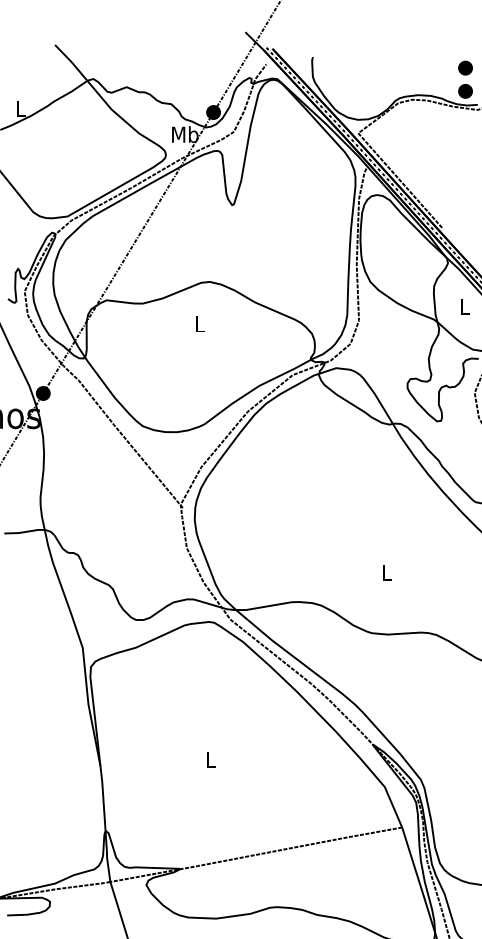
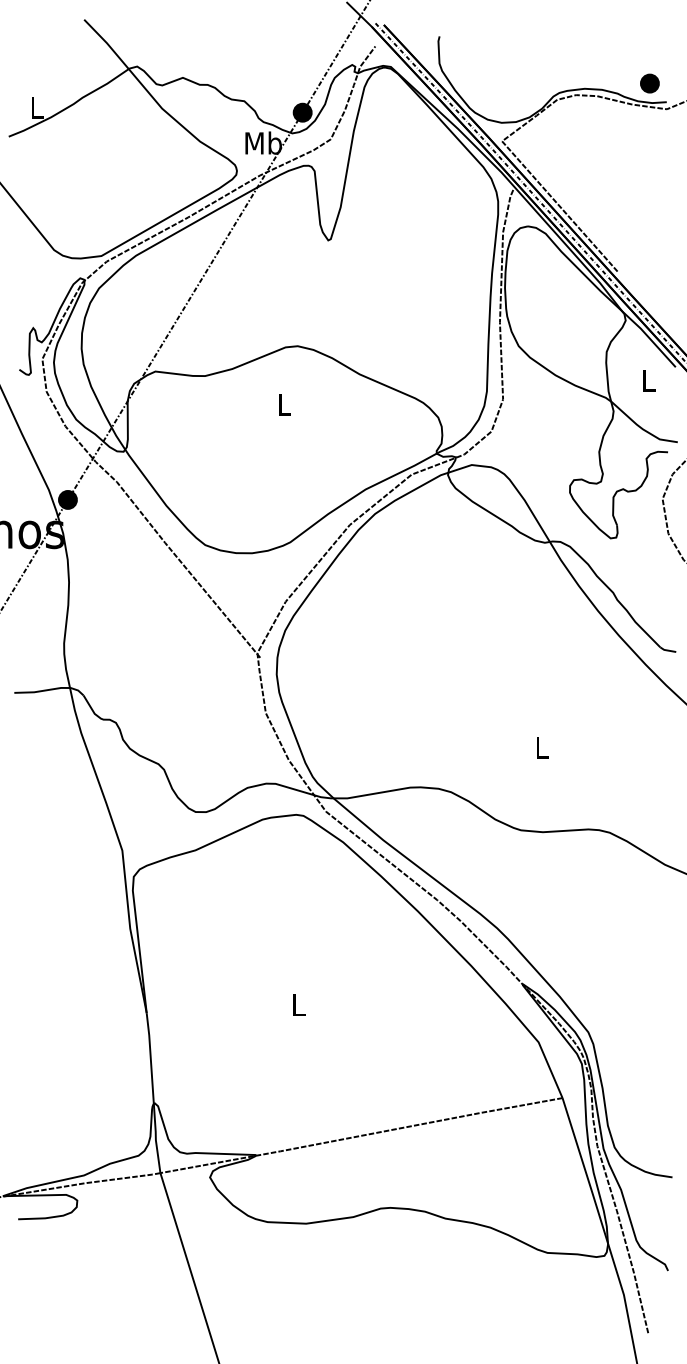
part: (465, 68) -> (649, 51), removed

